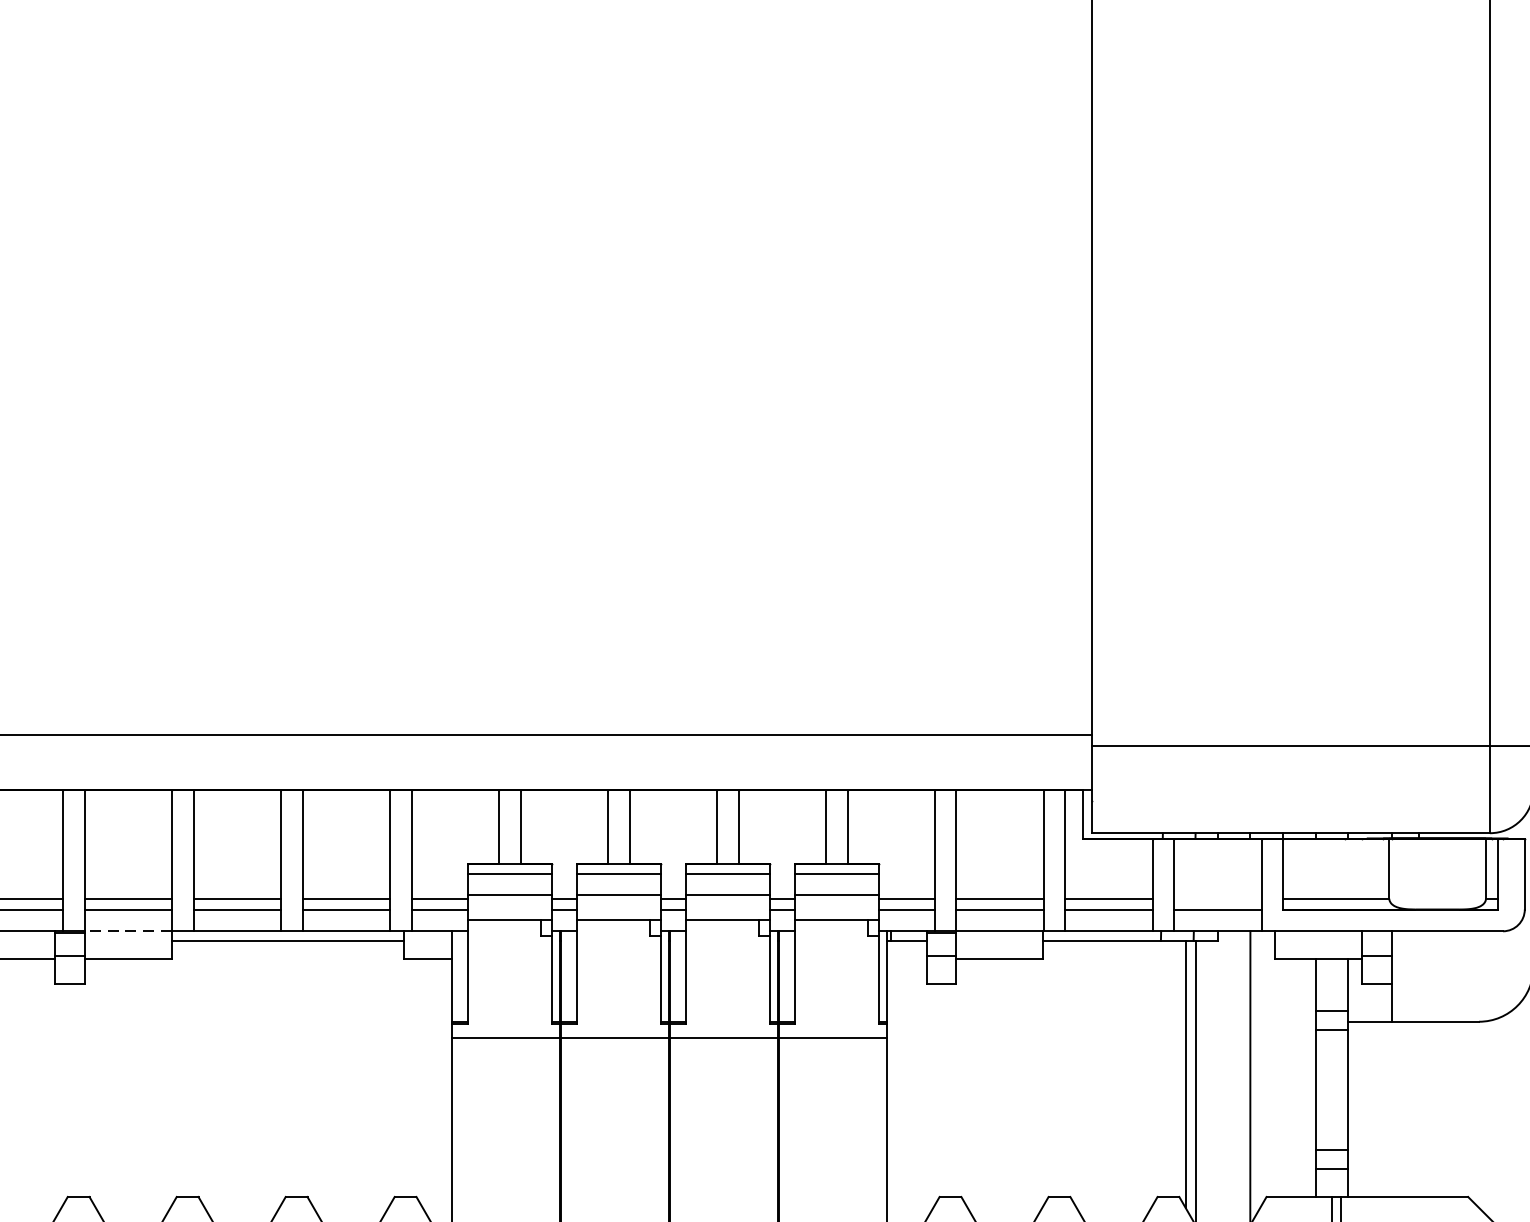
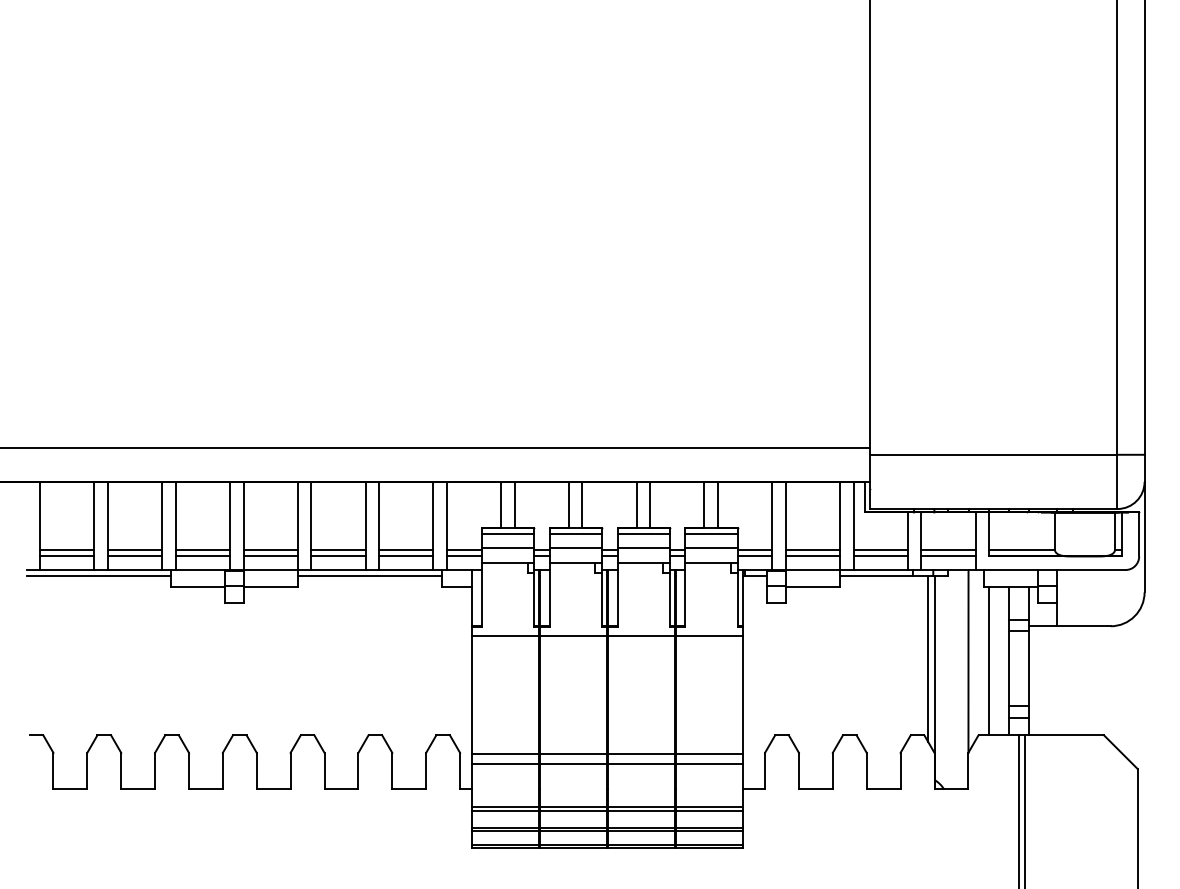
line: (1218, 898) -> (948, 549), added
line: (127, 932) -> (270, 570), dashed -> solid
line: (1282, 1076) -> (988, 660), added

